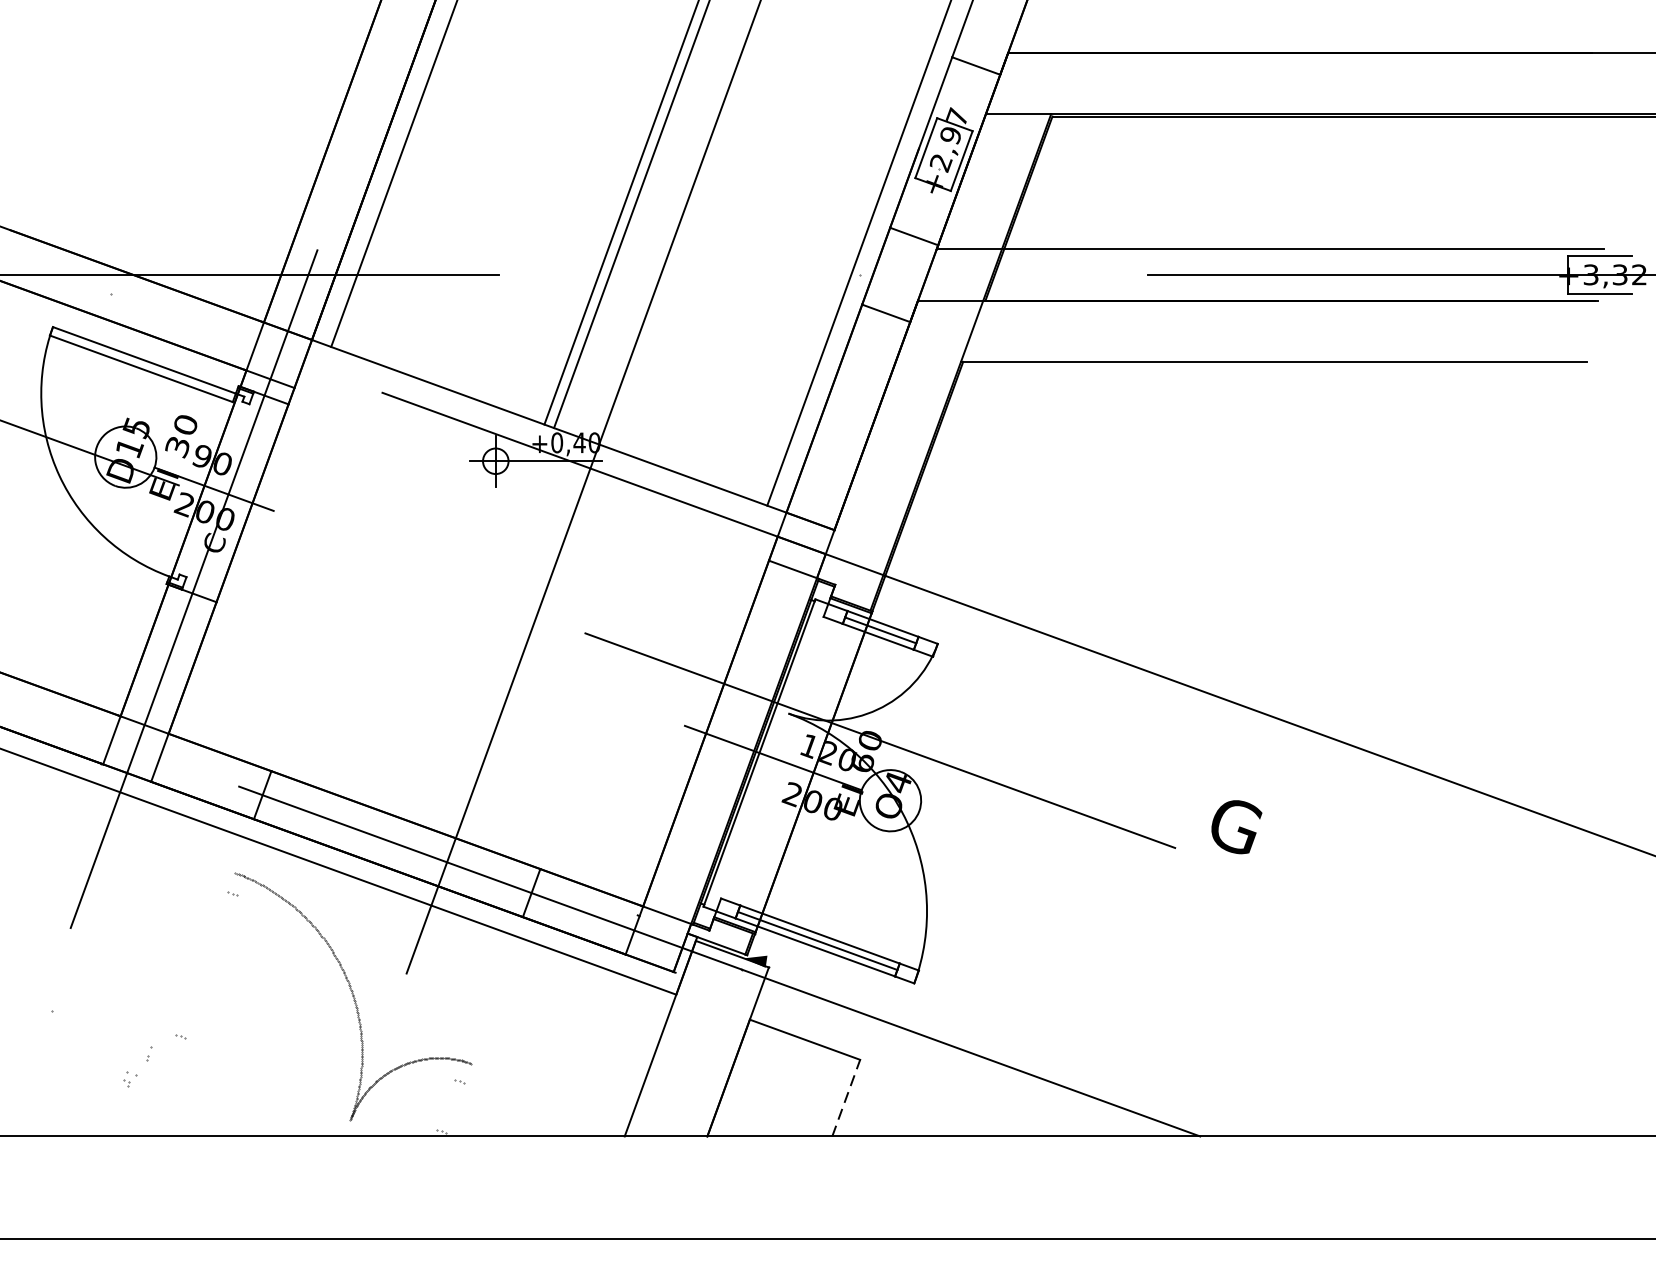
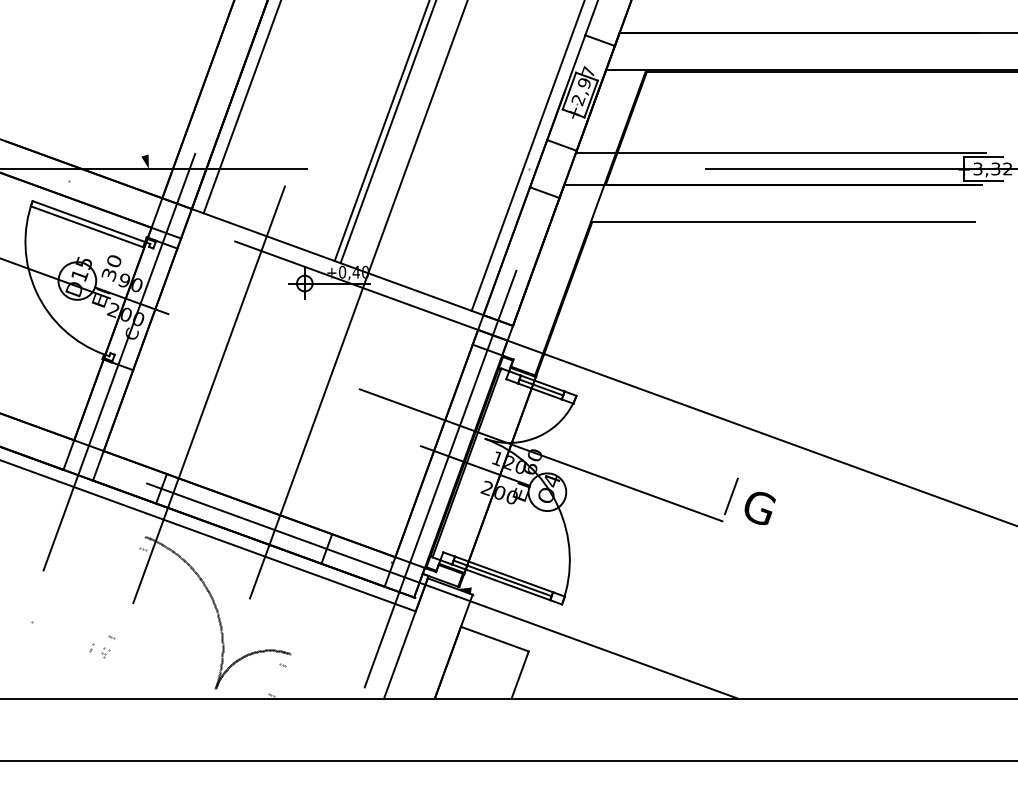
fill: (234, 262) -> (144, 161), added
line: (339, 641) -> (208, 394), added
line: (716, 778) -> (440, 478), added
line: (1188, 807) -> (730, 496), added
part: (129, 1079) -> (105, 652), moved
line: (846, 1097) -> (520, 674), dashed -> solid

